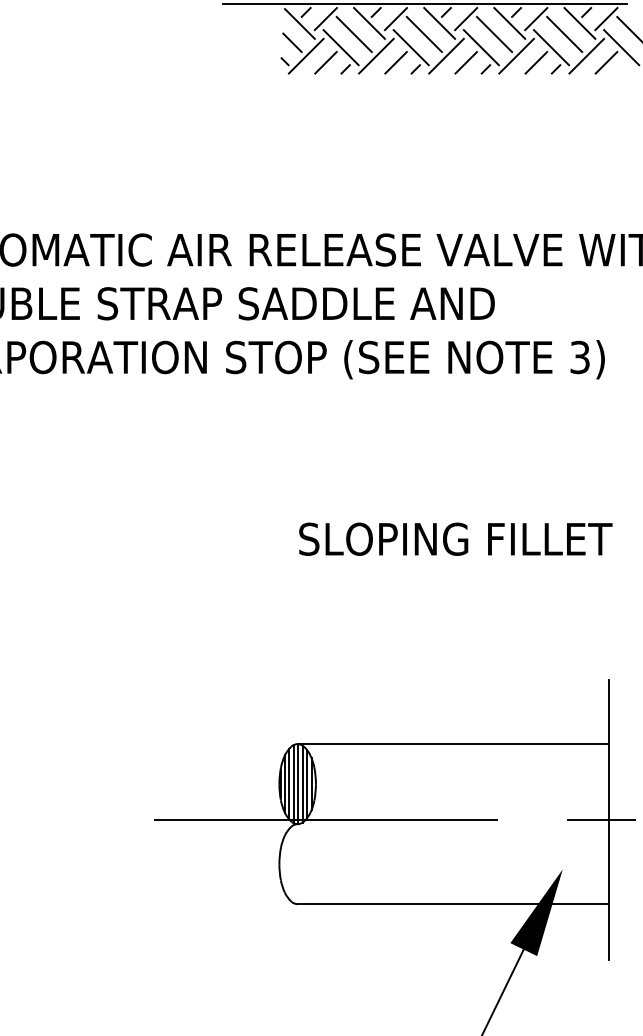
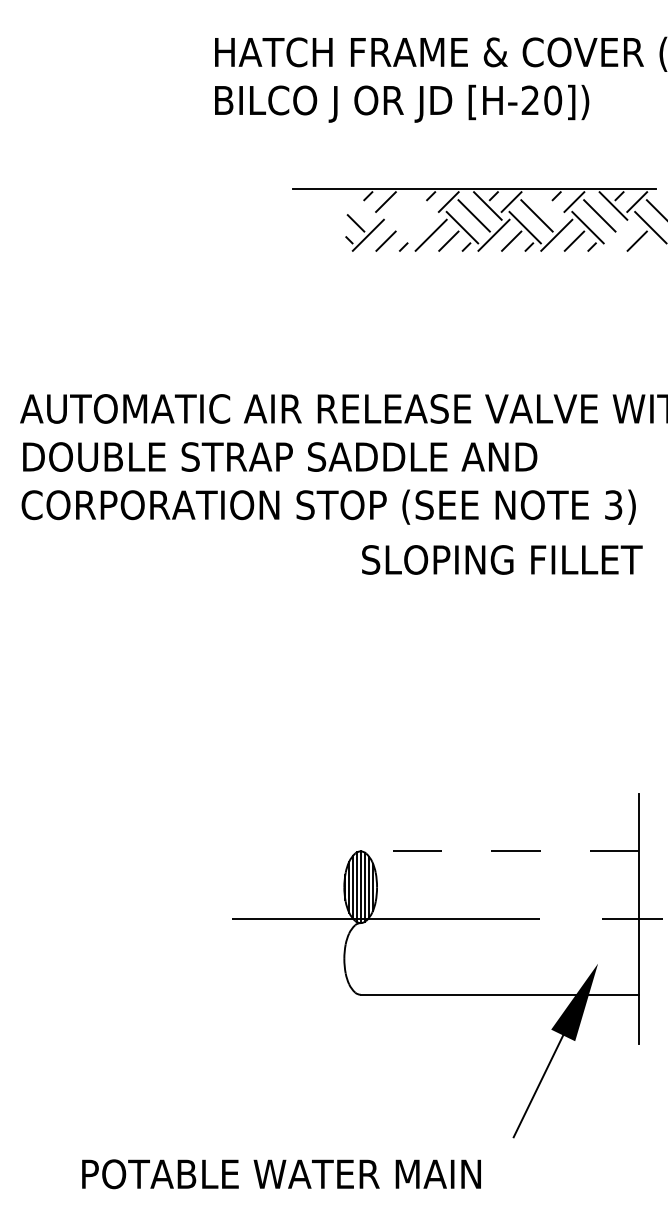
line: (368, 22) -> (424, 205), removed
line: (509, 22) -> (550, 205), removed
line: (299, 24) -> (362, 206), removed
line: (354, 34) -> (411, 215), removed
line: (340, 47) -> (399, 227), removed
line: (586, 55) -> (619, 234), removed
text: (455, 538) -> (502, 559), moved
line: (452, 744) -> (499, 851), solid -> dashed

